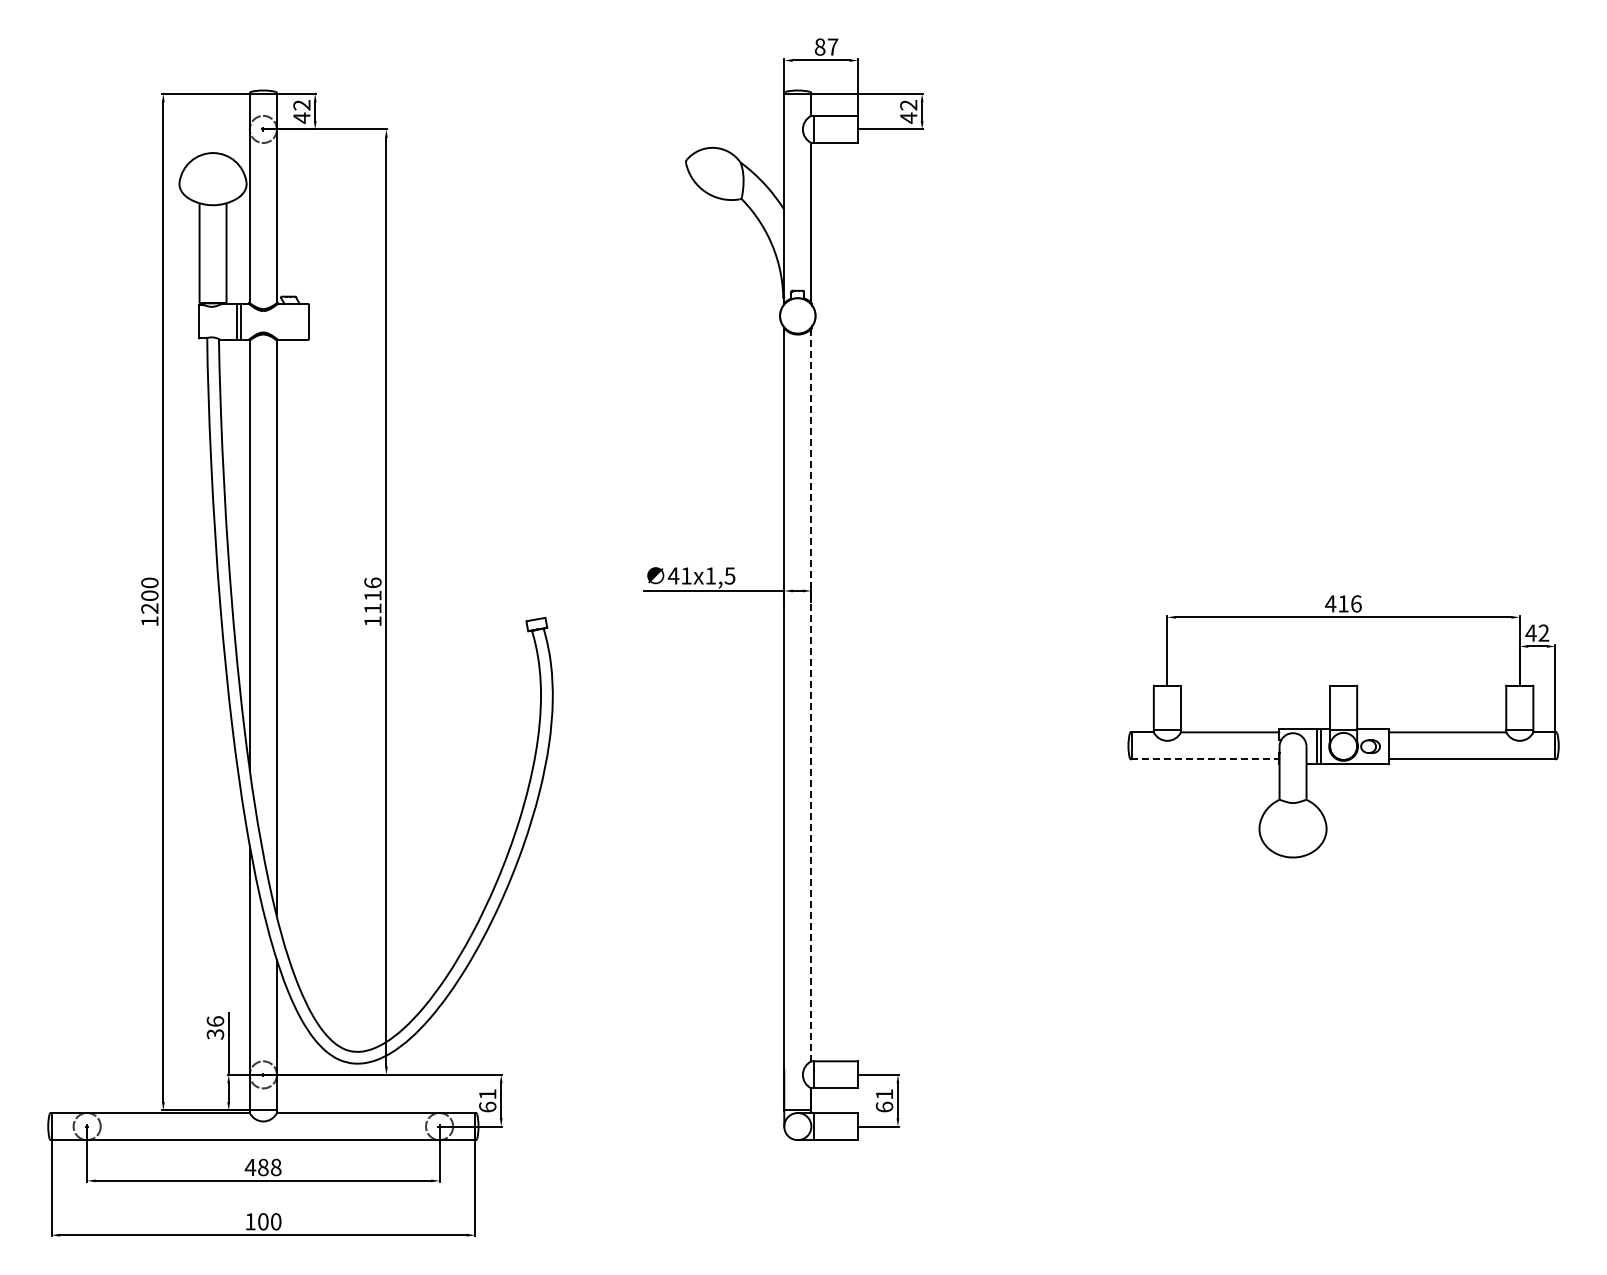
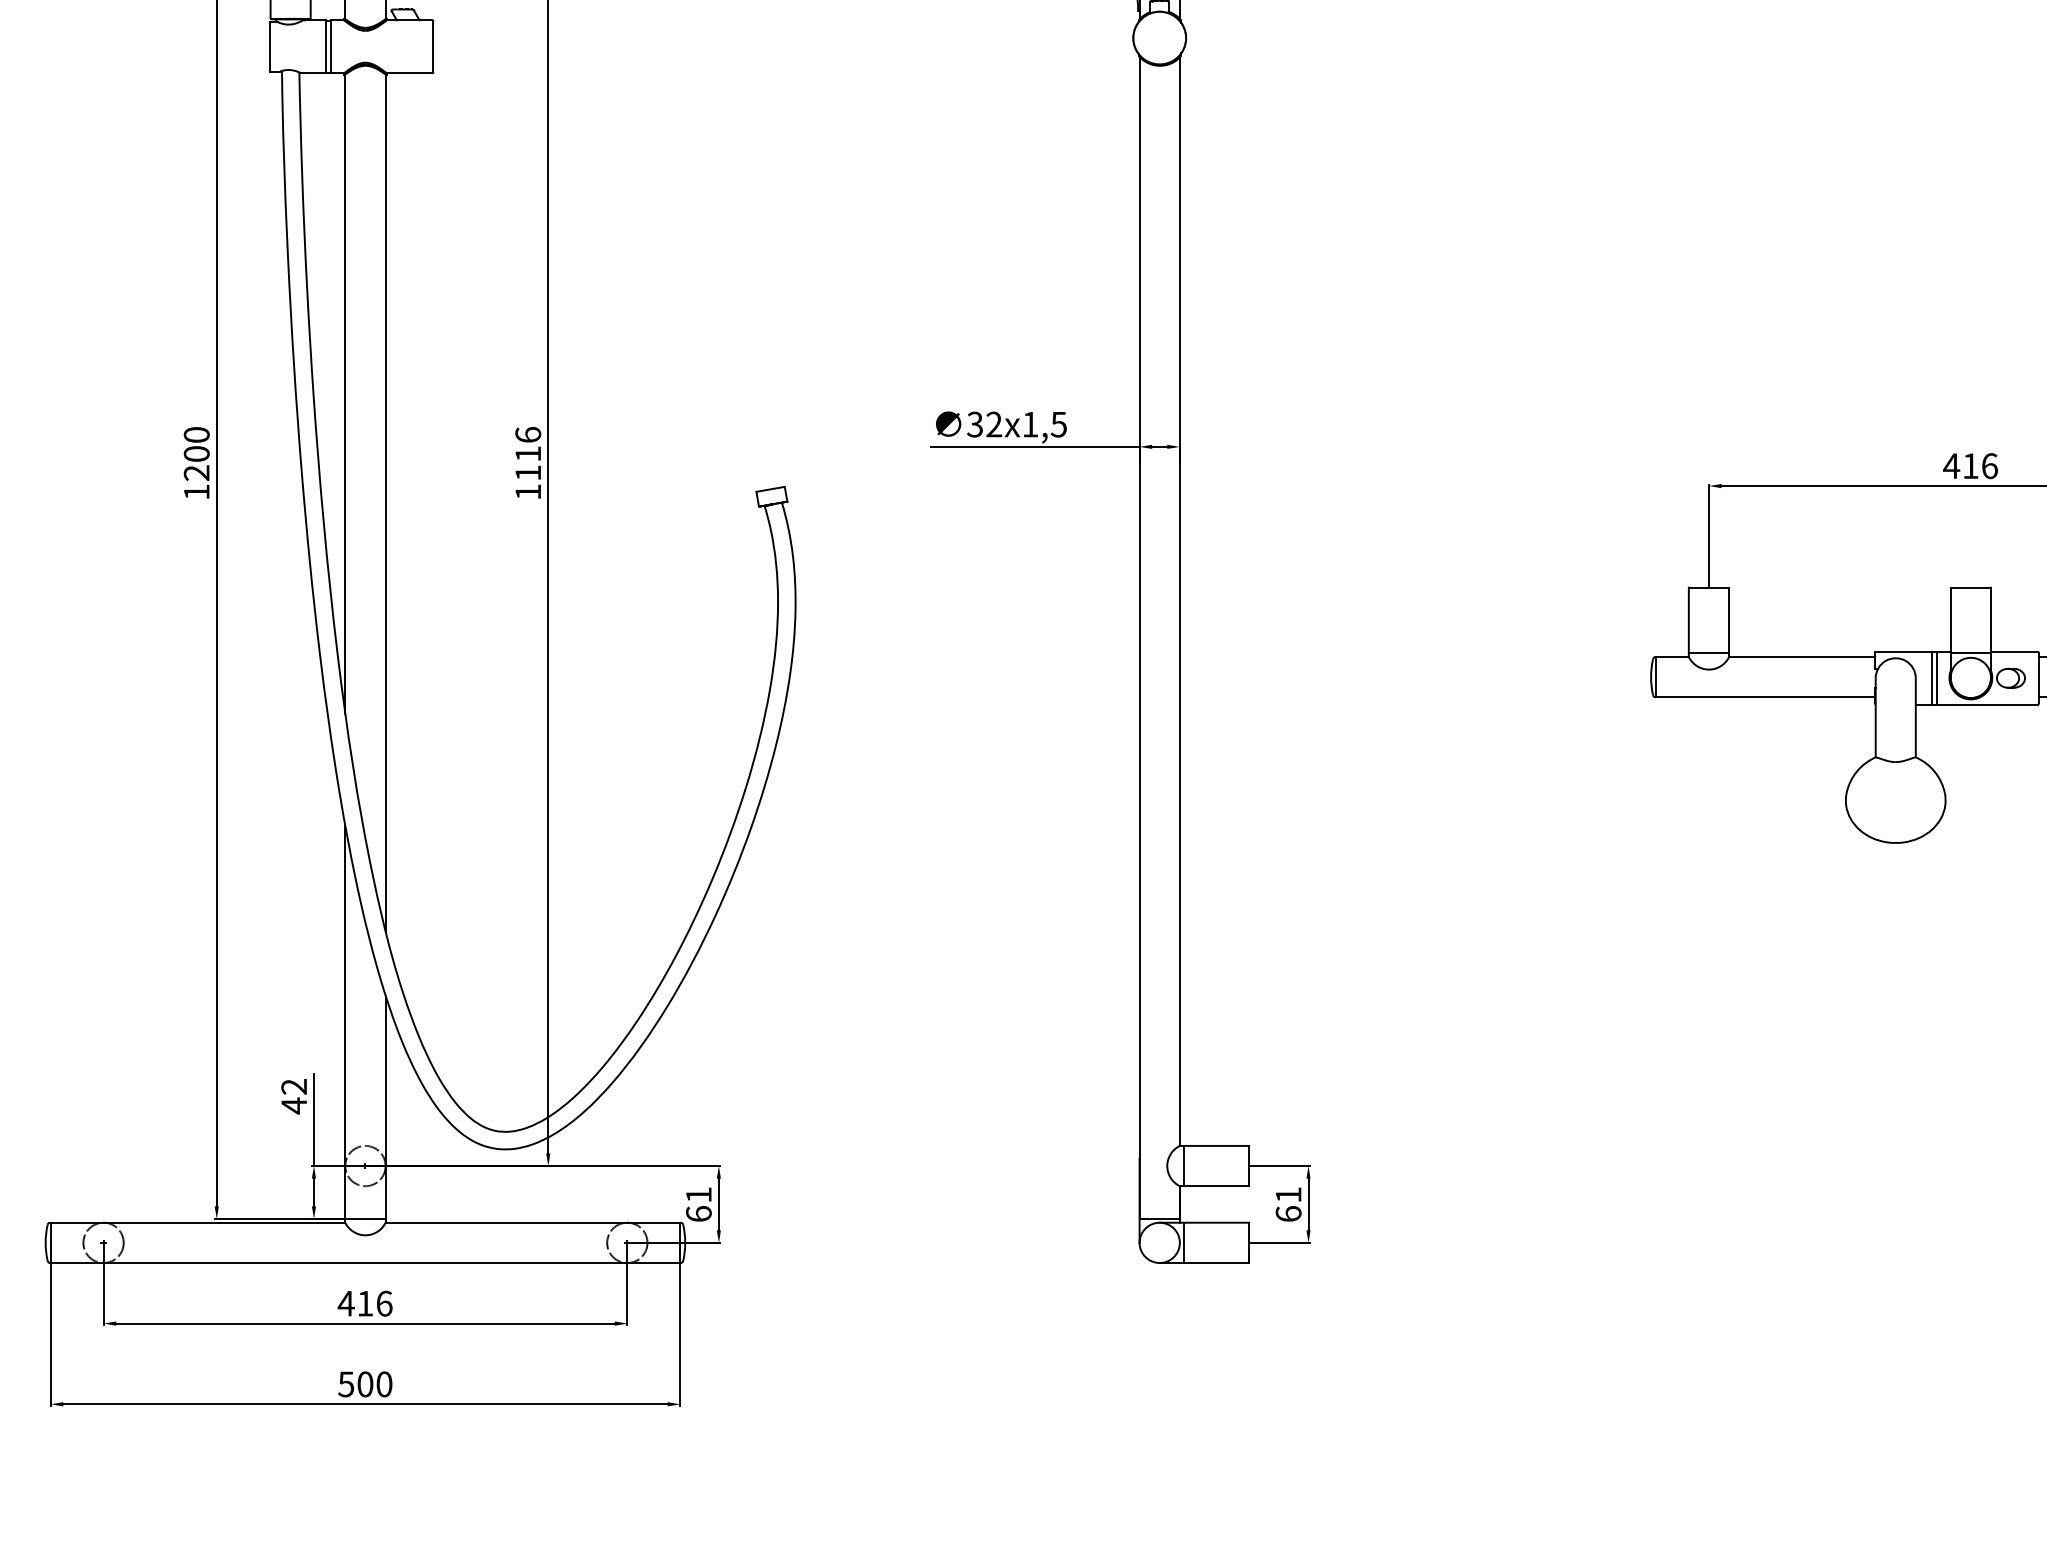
text: (679, 575) -> (983, 423), 41x1,5 -> 32x1,5
line: (811, 695) -> (1180, 602), dashed -> solid
line: (1205, 759) -> (1765, 697), dashed -> solid
text: (215, 1028) -> (294, 1097), 36 -> 42
text: (269, 1167) -> (374, 1303), 488 -> 416
text: (250, 1221) -> (346, 1383), 100 -> 500

